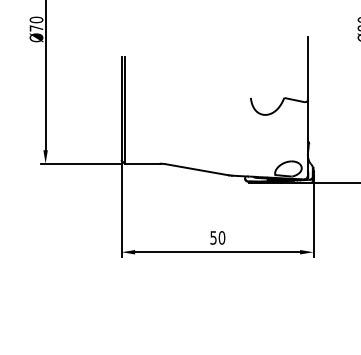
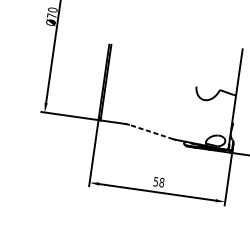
line: (196, 169) -> (150, 131), solid -> dashed
text: (221, 237) -> (161, 182), 50 -> 58

